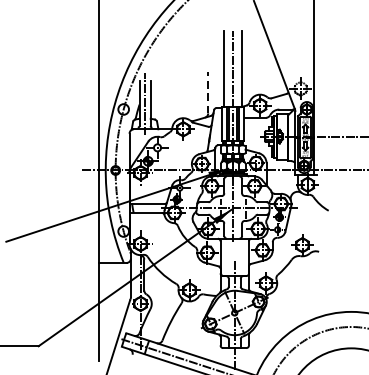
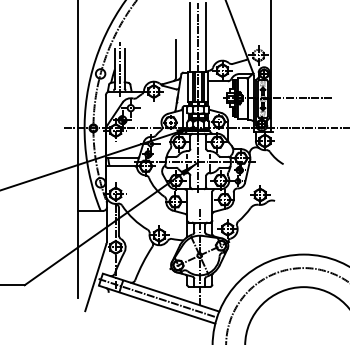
line: (208, 92) -> (176, 58), dashed -> solid

